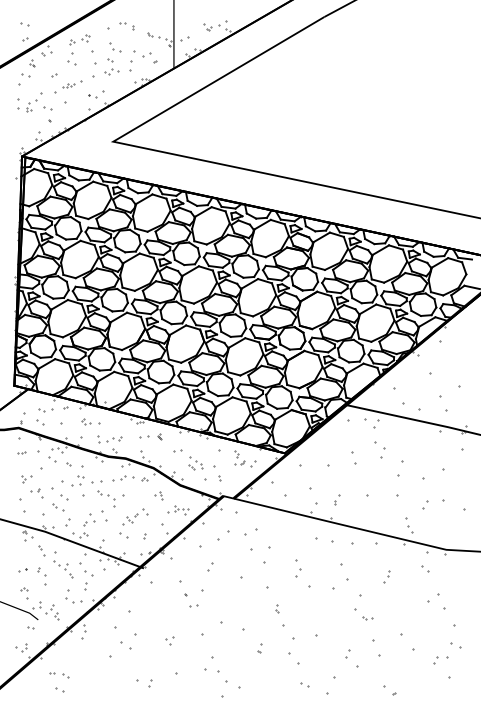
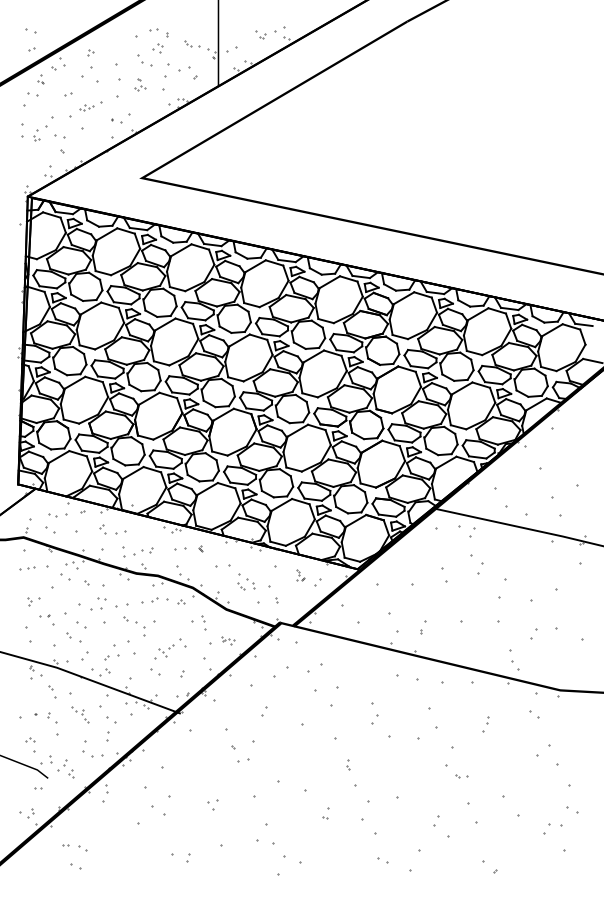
part: (85, 38) -> (157, 48), moved
part: (71, 62) -> (89, 78), size x1.6
part: (111, 67) -> (140, 84), size x0.6
part: (86, 421) -> (108, 529), size x1.6
part: (177, 450) -> (223, 565), size x1.6
part: (21, 452) -> (27, 568), size x1.4
part: (239, 458) -> (300, 575), size x0.6
part: (158, 495) -> (199, 622), size x1.6
part: (181, 510) -> (228, 640), size x0.7
part: (22, 569) -> (28, 715), size x1.6
part: (64, 569) -> (80, 714), size x0.7

